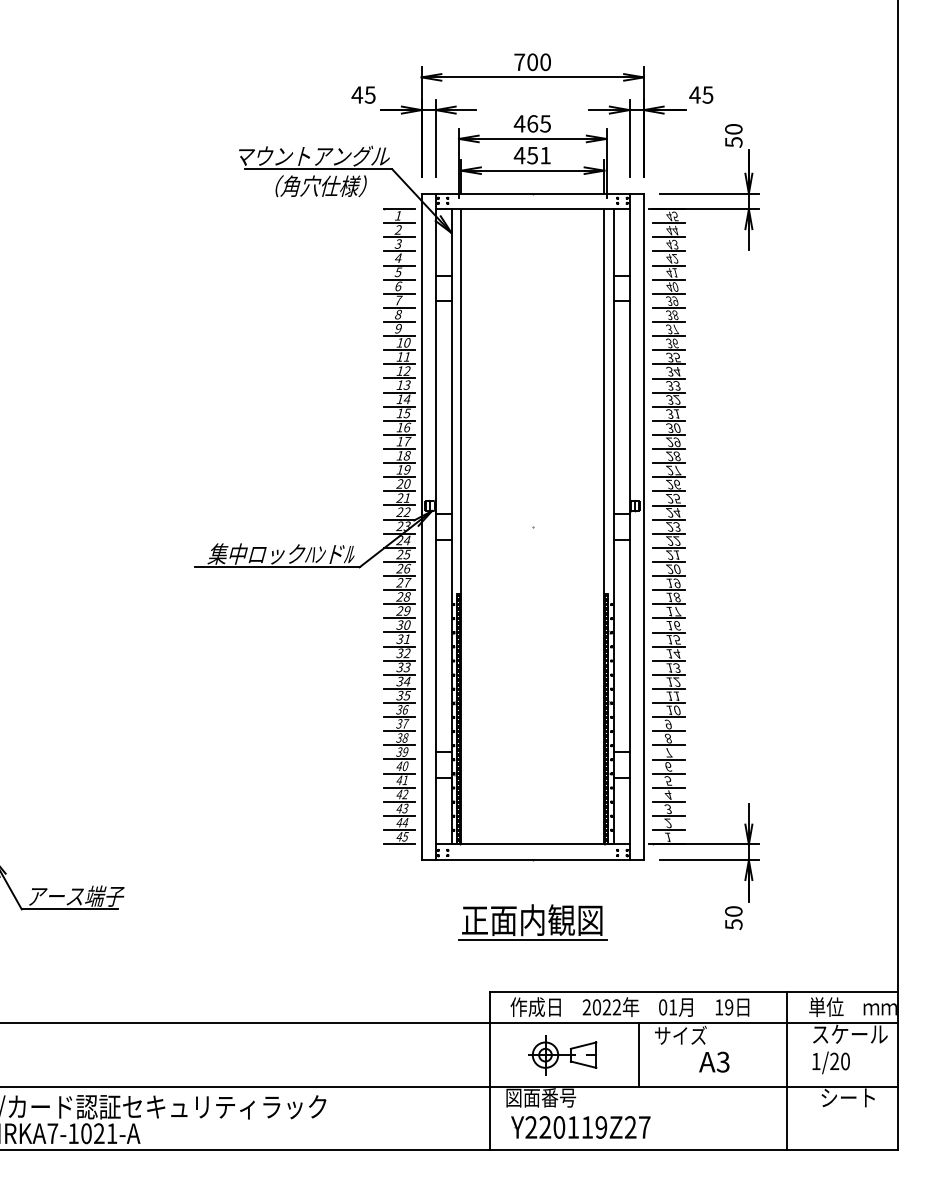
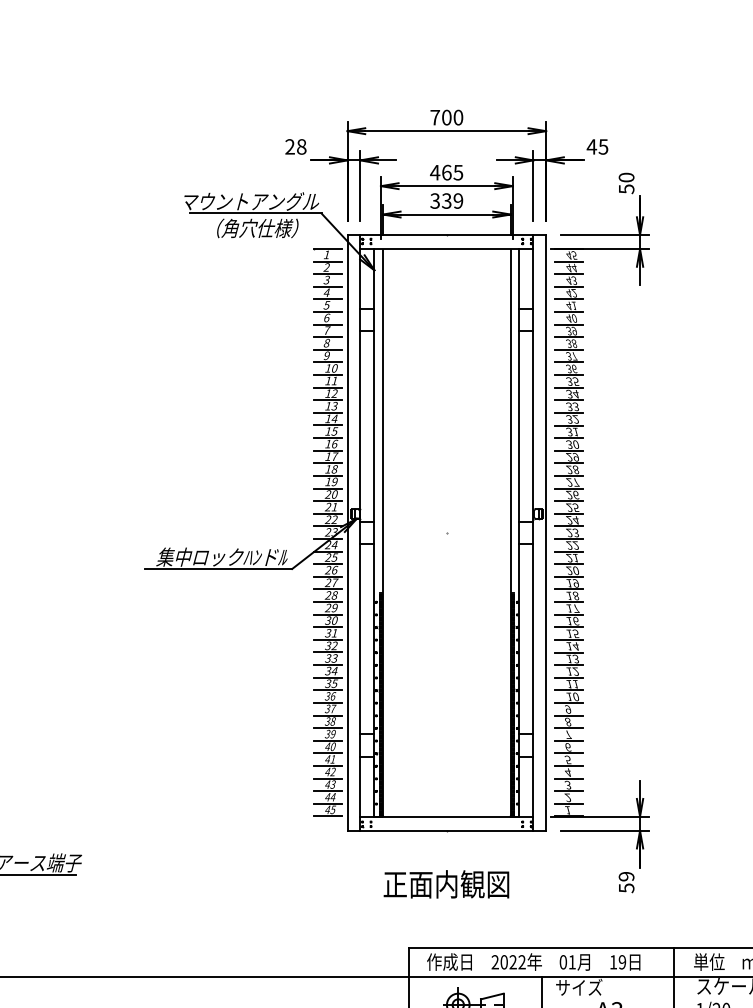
text: (363, 94) -> (295, 146), 45 -> 28
text: (531, 155) -> (445, 200), 451 -> 339
text: (733, 911) -> (626, 876), 50 -> 59
line: (532, 939) -> (446, 901), removed

